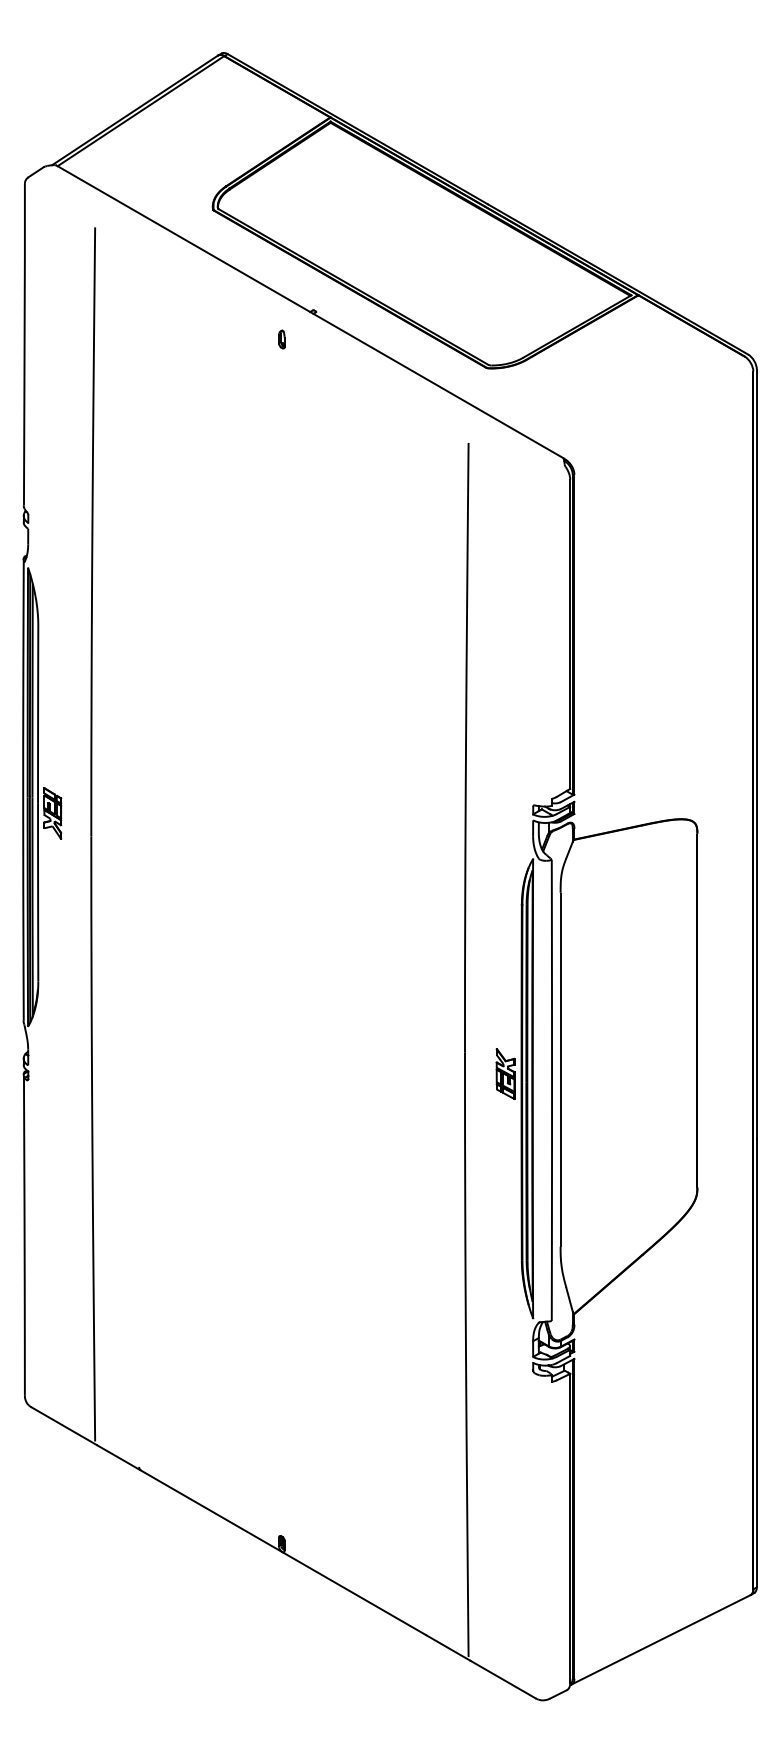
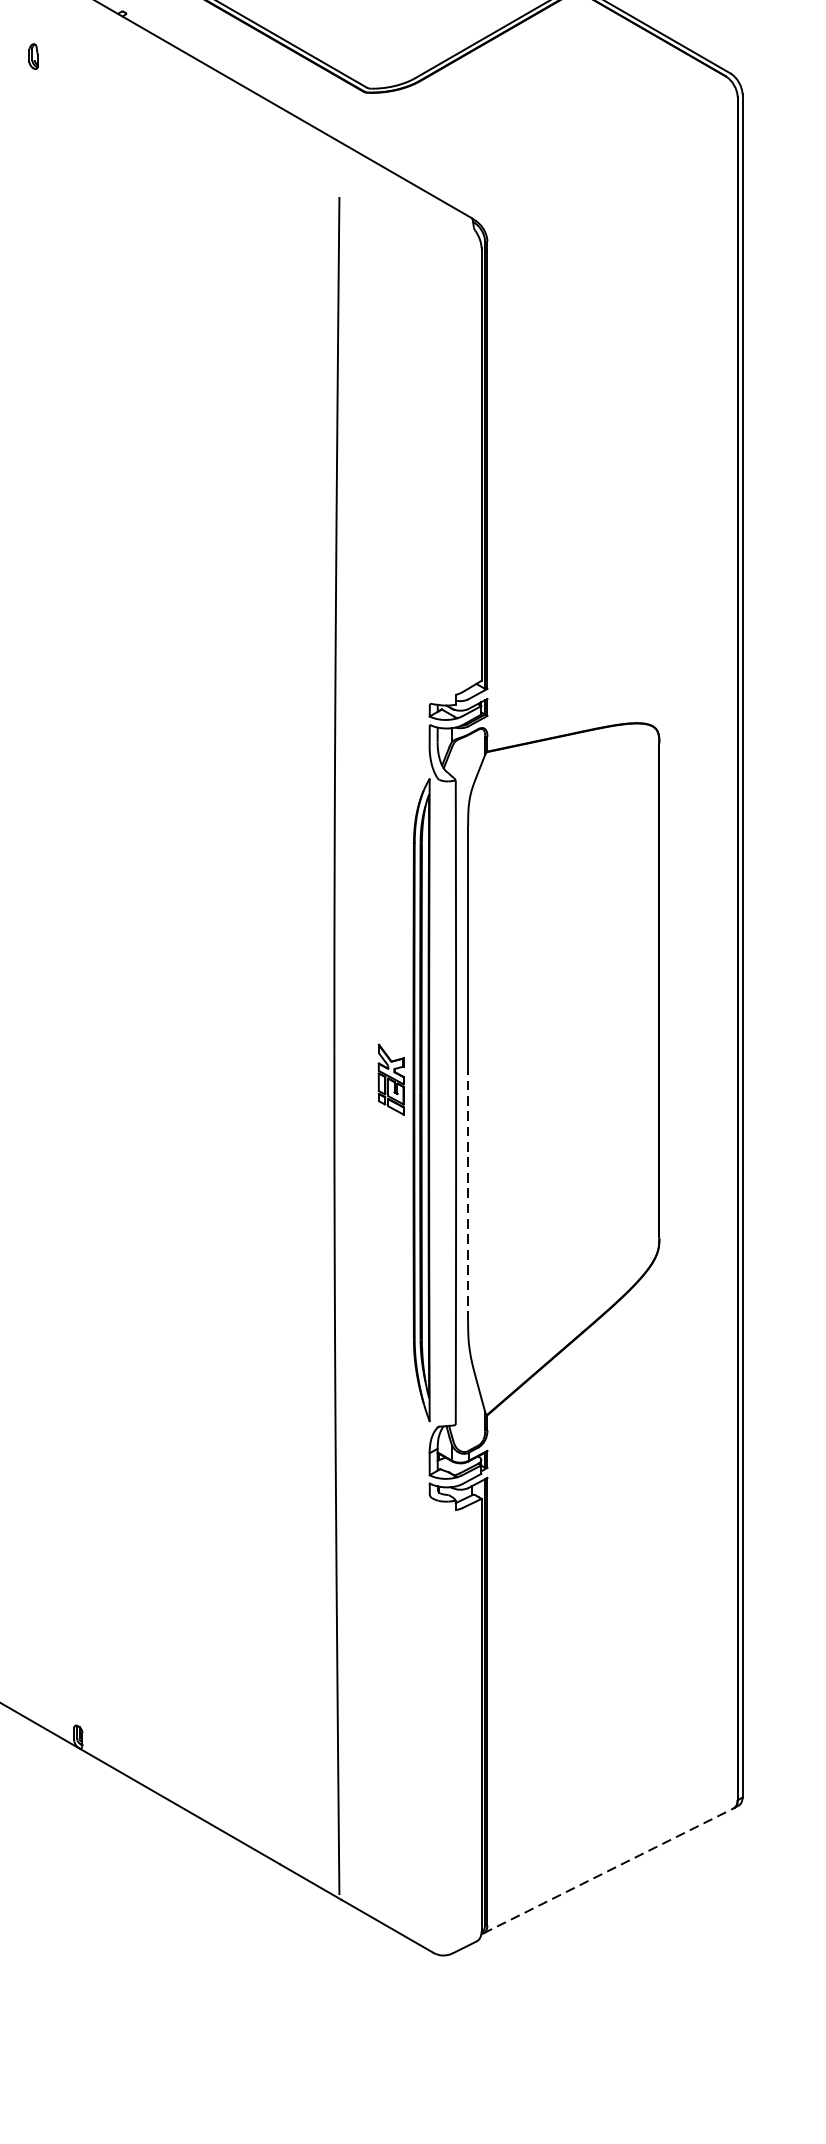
part: (281, 339) -> (33, 56), moved
line: (560, 1157) -> (467, 1196), solid -> dashed
line: (661, 1639) -> (609, 1870), solid -> dashed

